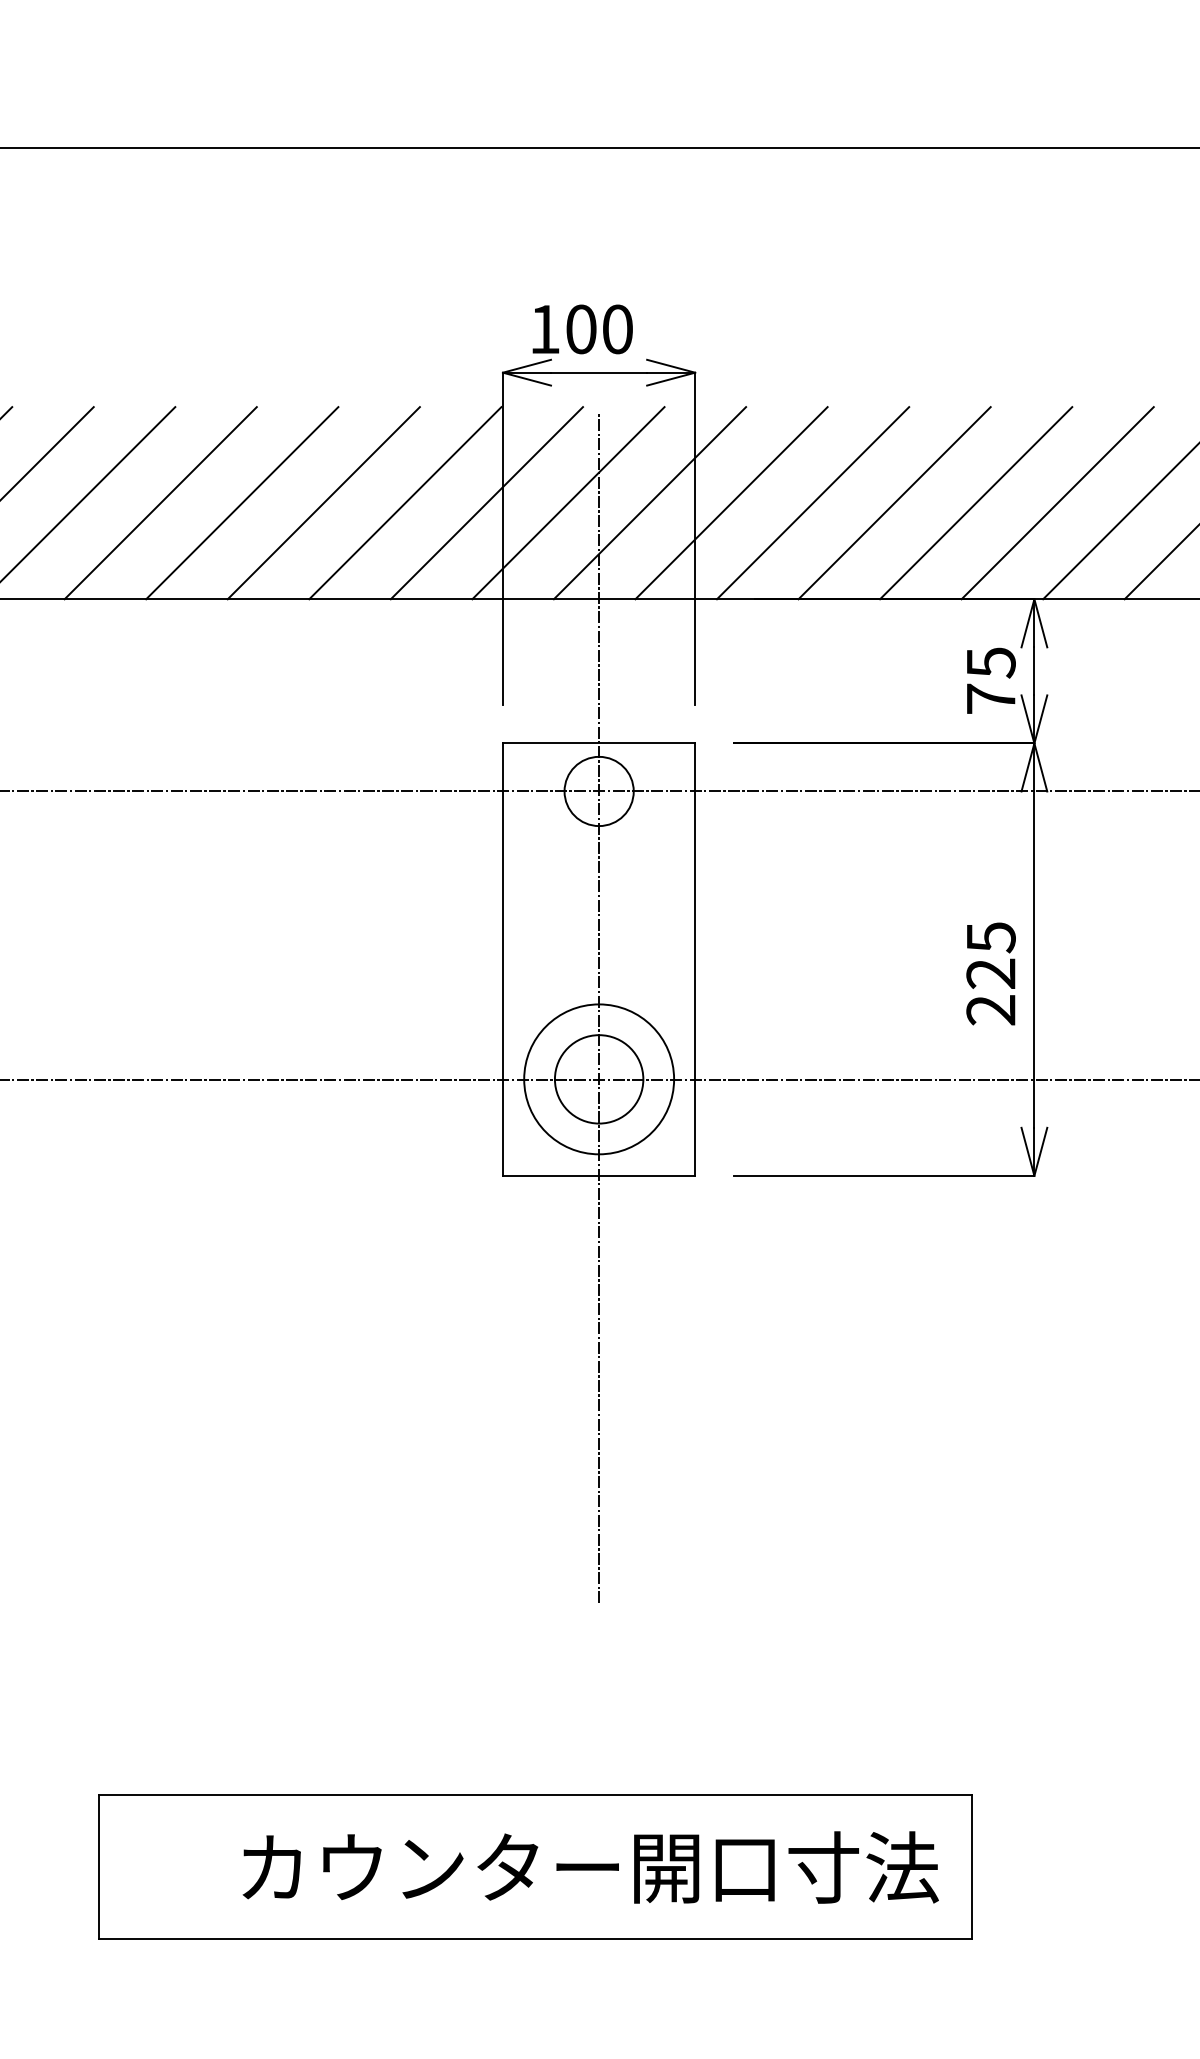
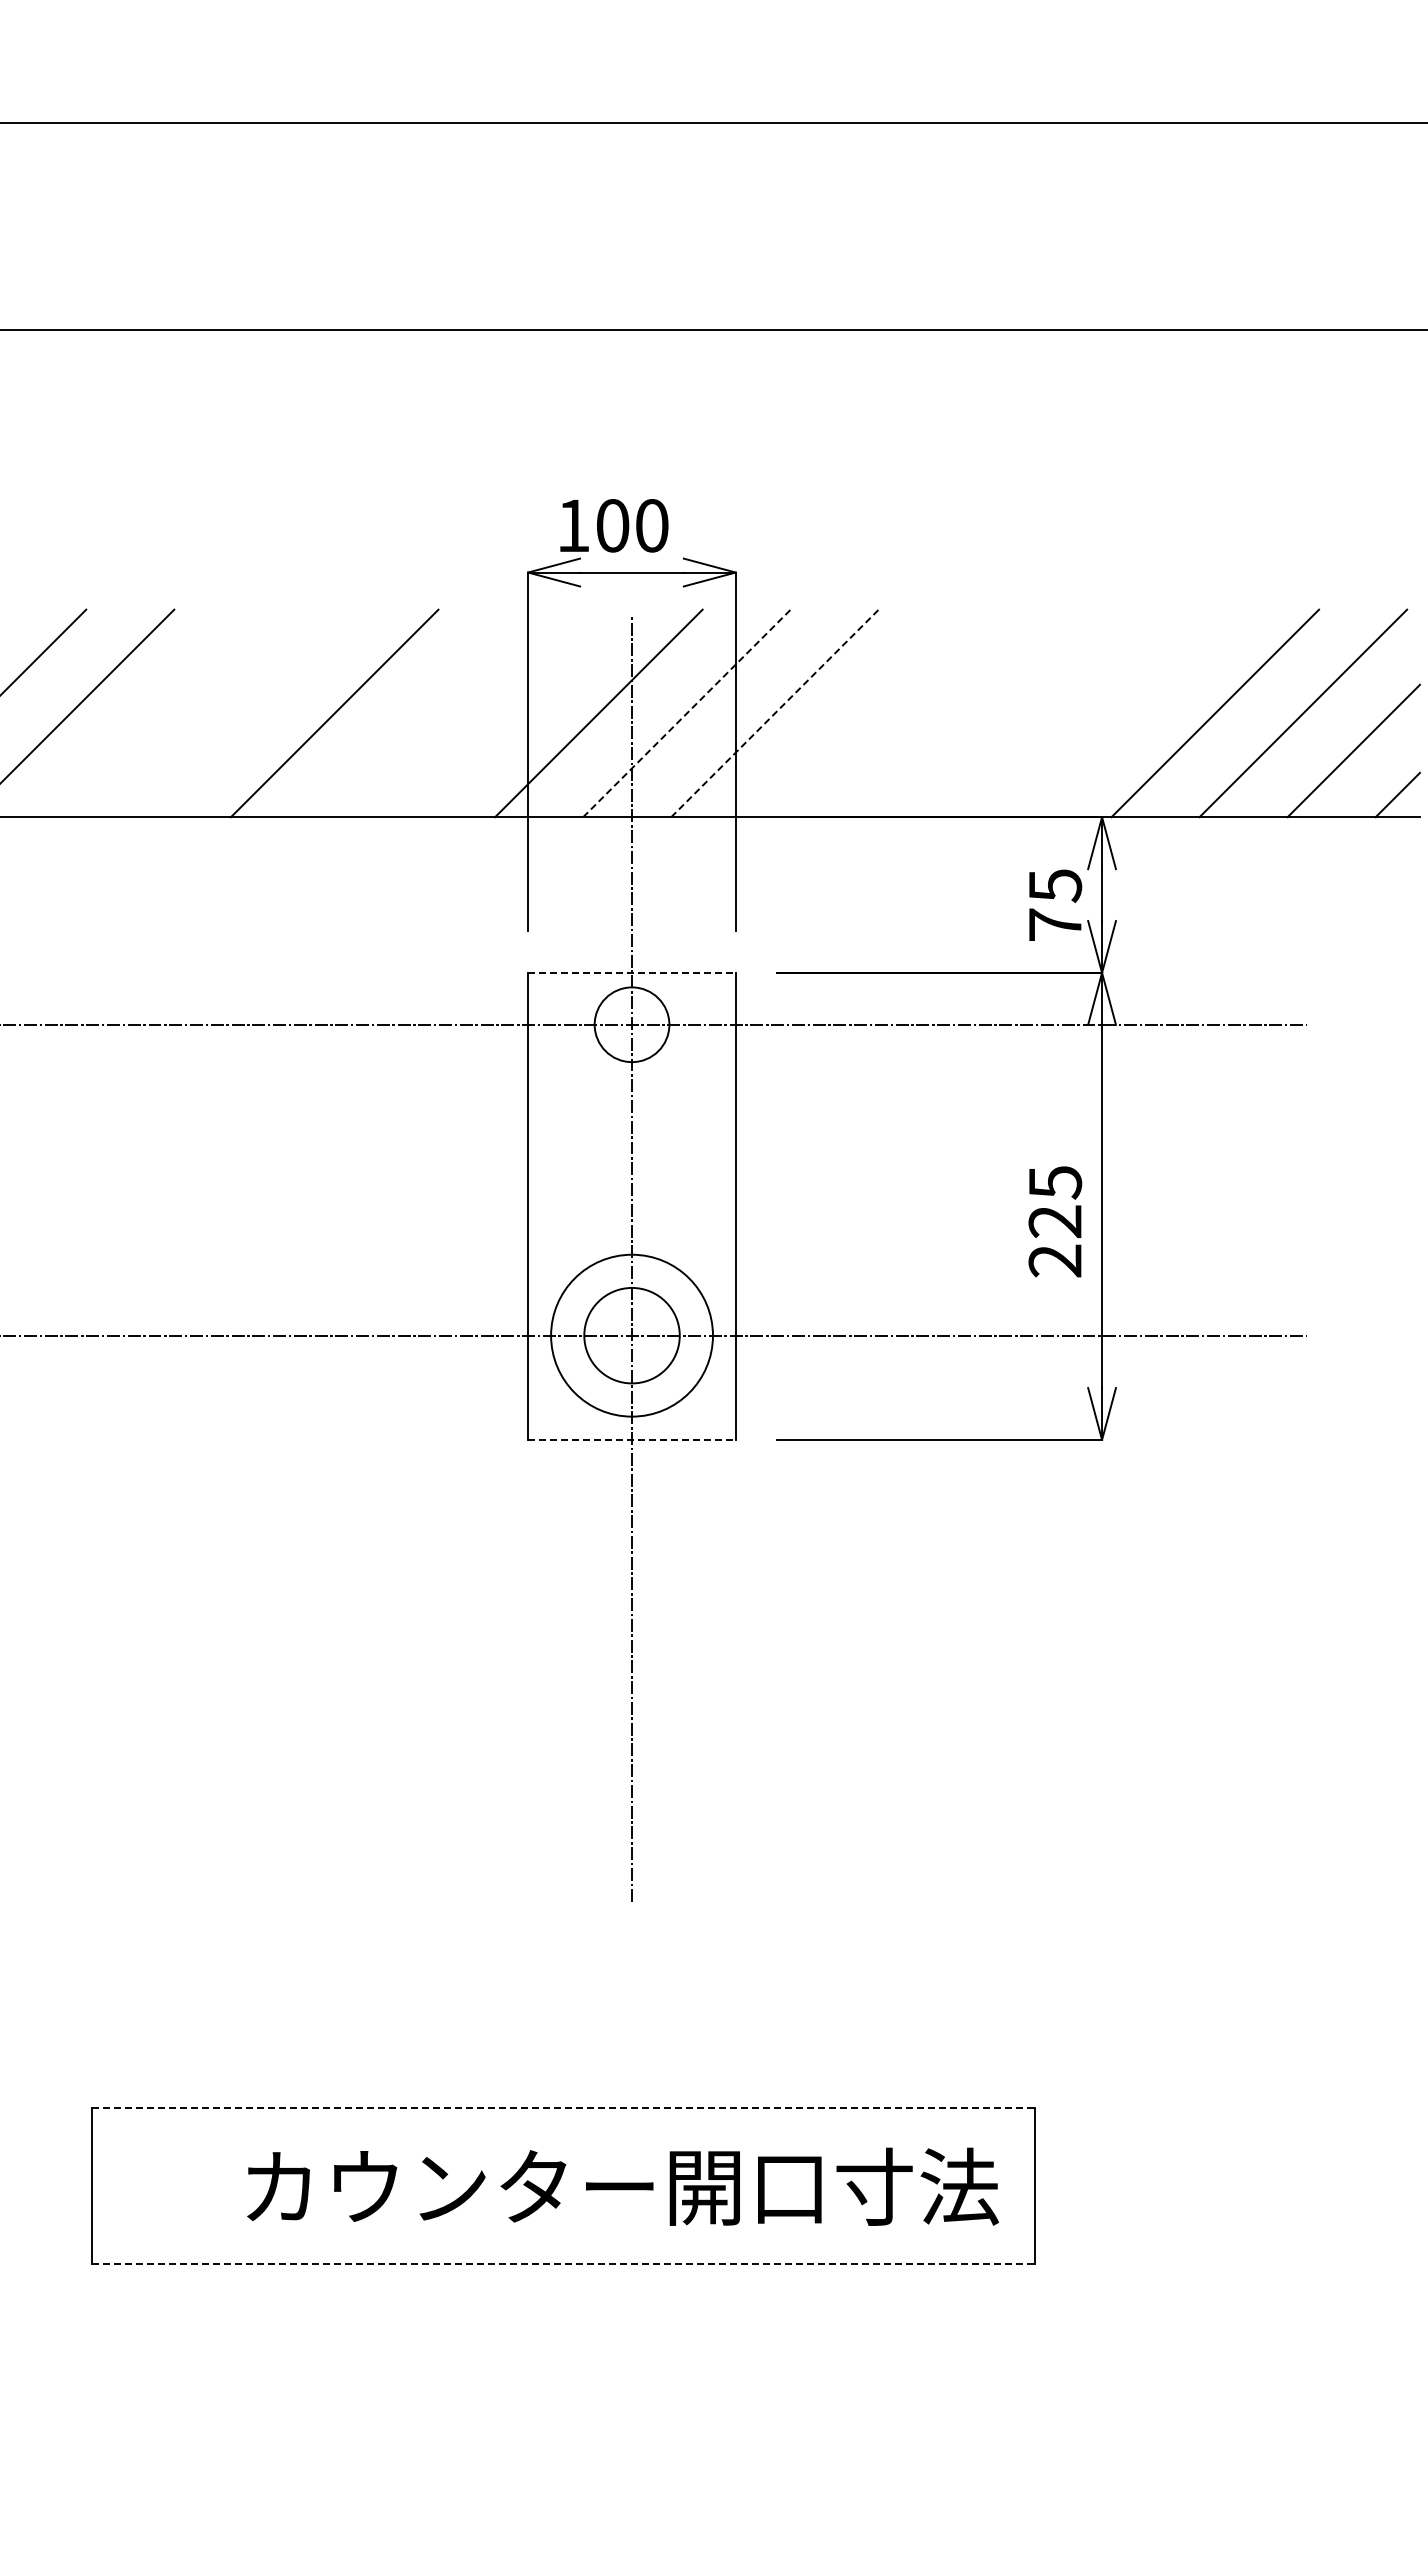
line: (160, 503) -> (158, 713), removed
line: (242, 503) -> (246, 713), removed
line: (405, 503) -> (422, 713), removed
line: (486, 503) -> (510, 713), removed
line: (649, 503) -> (686, 713), solid -> dashed
line: (731, 503) -> (774, 713), solid -> dashed
line: (812, 503) -> (862, 713), removed
line: (894, 503) -> (950, 713), removed
line: (975, 503) -> (1038, 713), removed
line: (1057, 503) -> (1127, 713), removed
line: (599, 743) -> (632, 972), solid -> dashed
line: (599, 1175) -> (632, 1439), solid -> dashed
line: (535, 1794) -> (563, 2108), solid -> dashed
line: (535, 1938) -> (563, 2263), solid -> dashed

